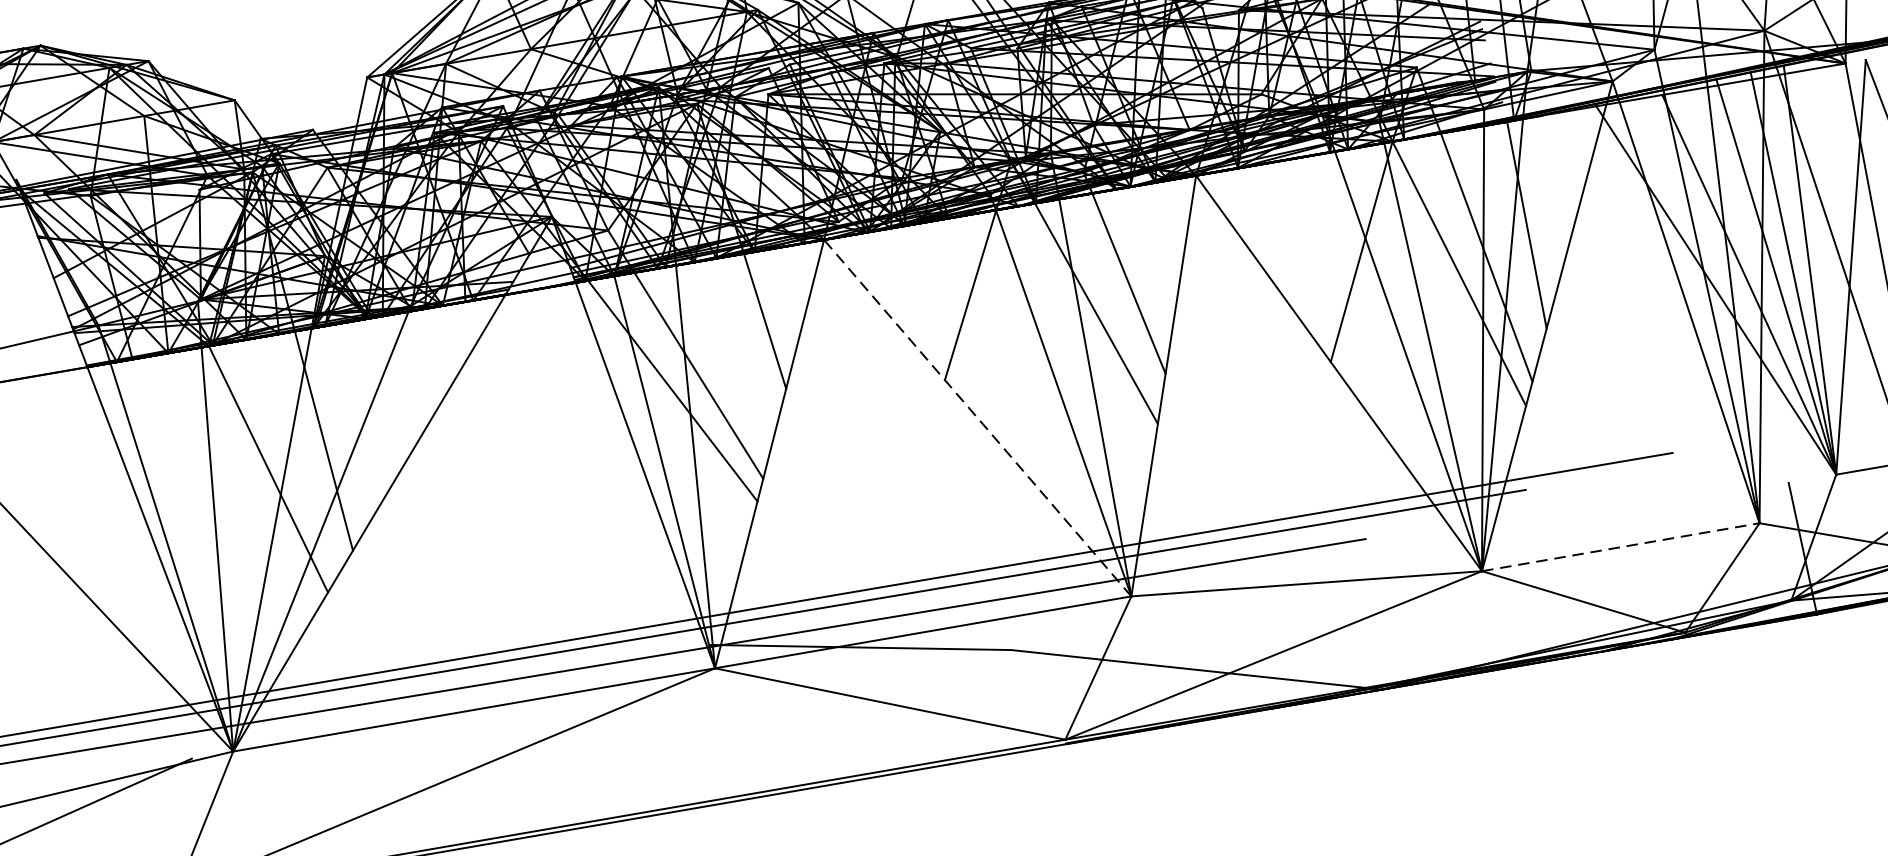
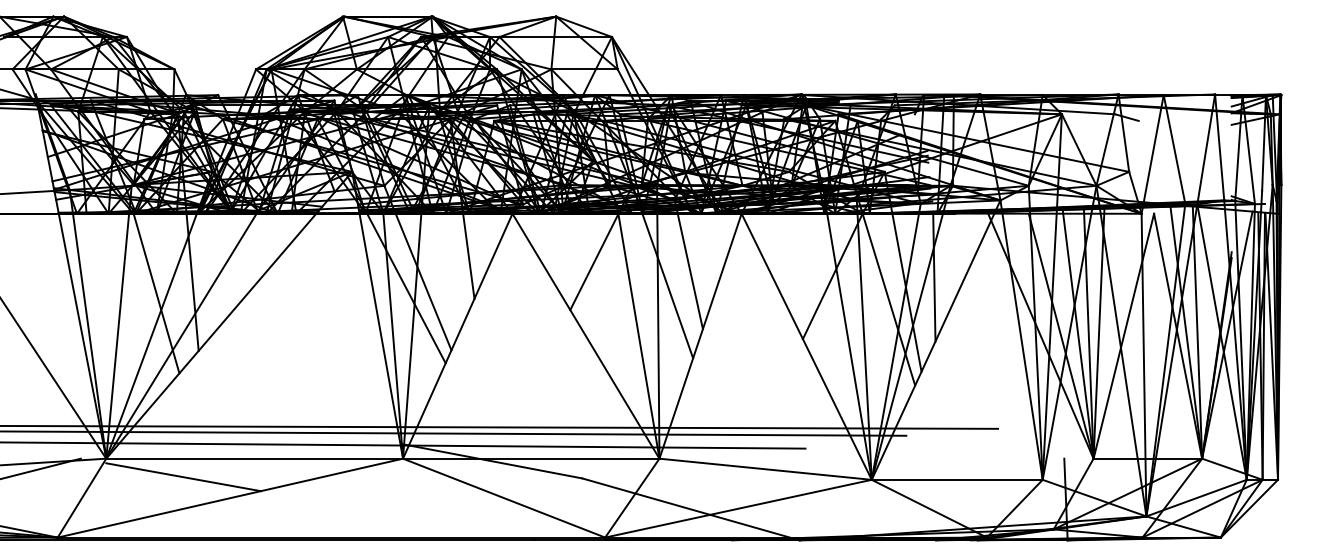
line: (977, 418) -> (585, 336), dashed -> solid
line: (1621, 546) -> (957, 479), dashed -> solid
line: (363, 760) -> (183, 477), added

